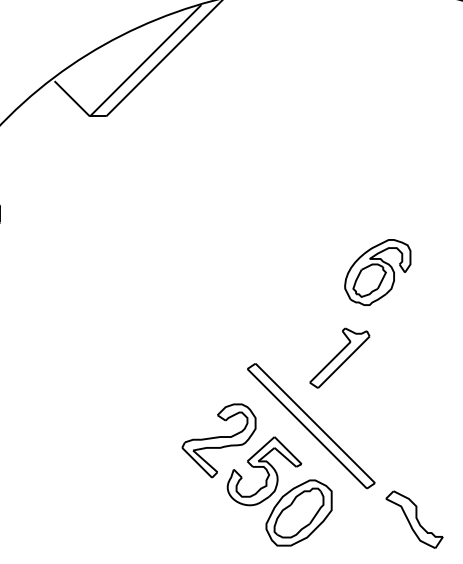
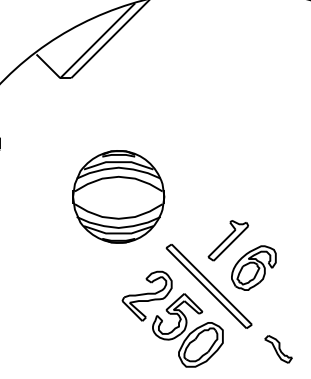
part: (377, 271) -> (253, 267), moved
part: (176, 292) -> (118, 196), added
part: (414, 519) -> (278, 349), size x0.71

